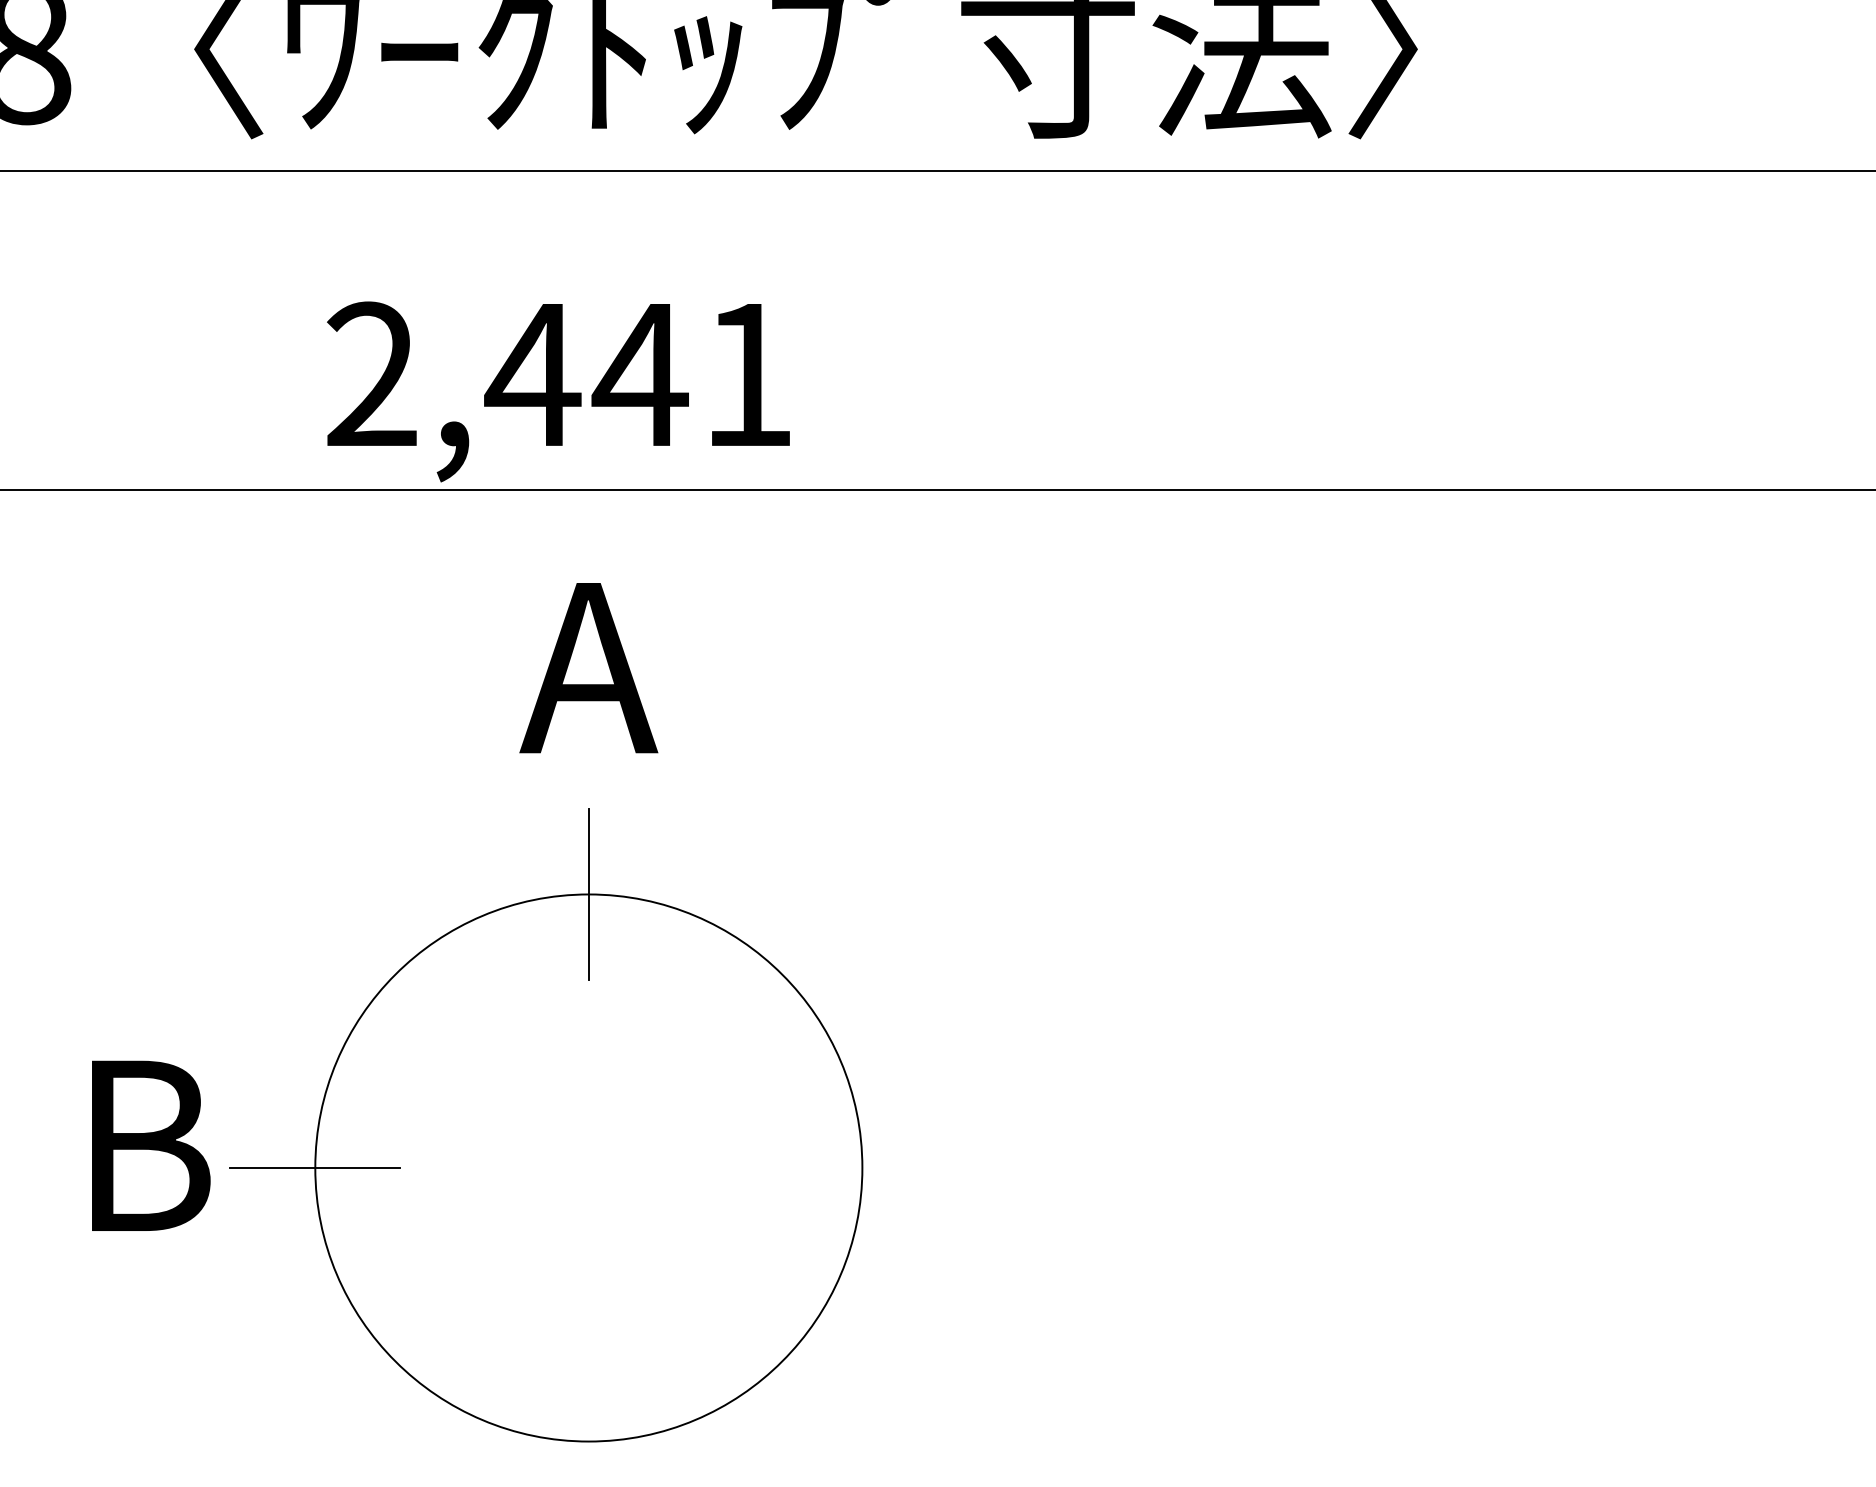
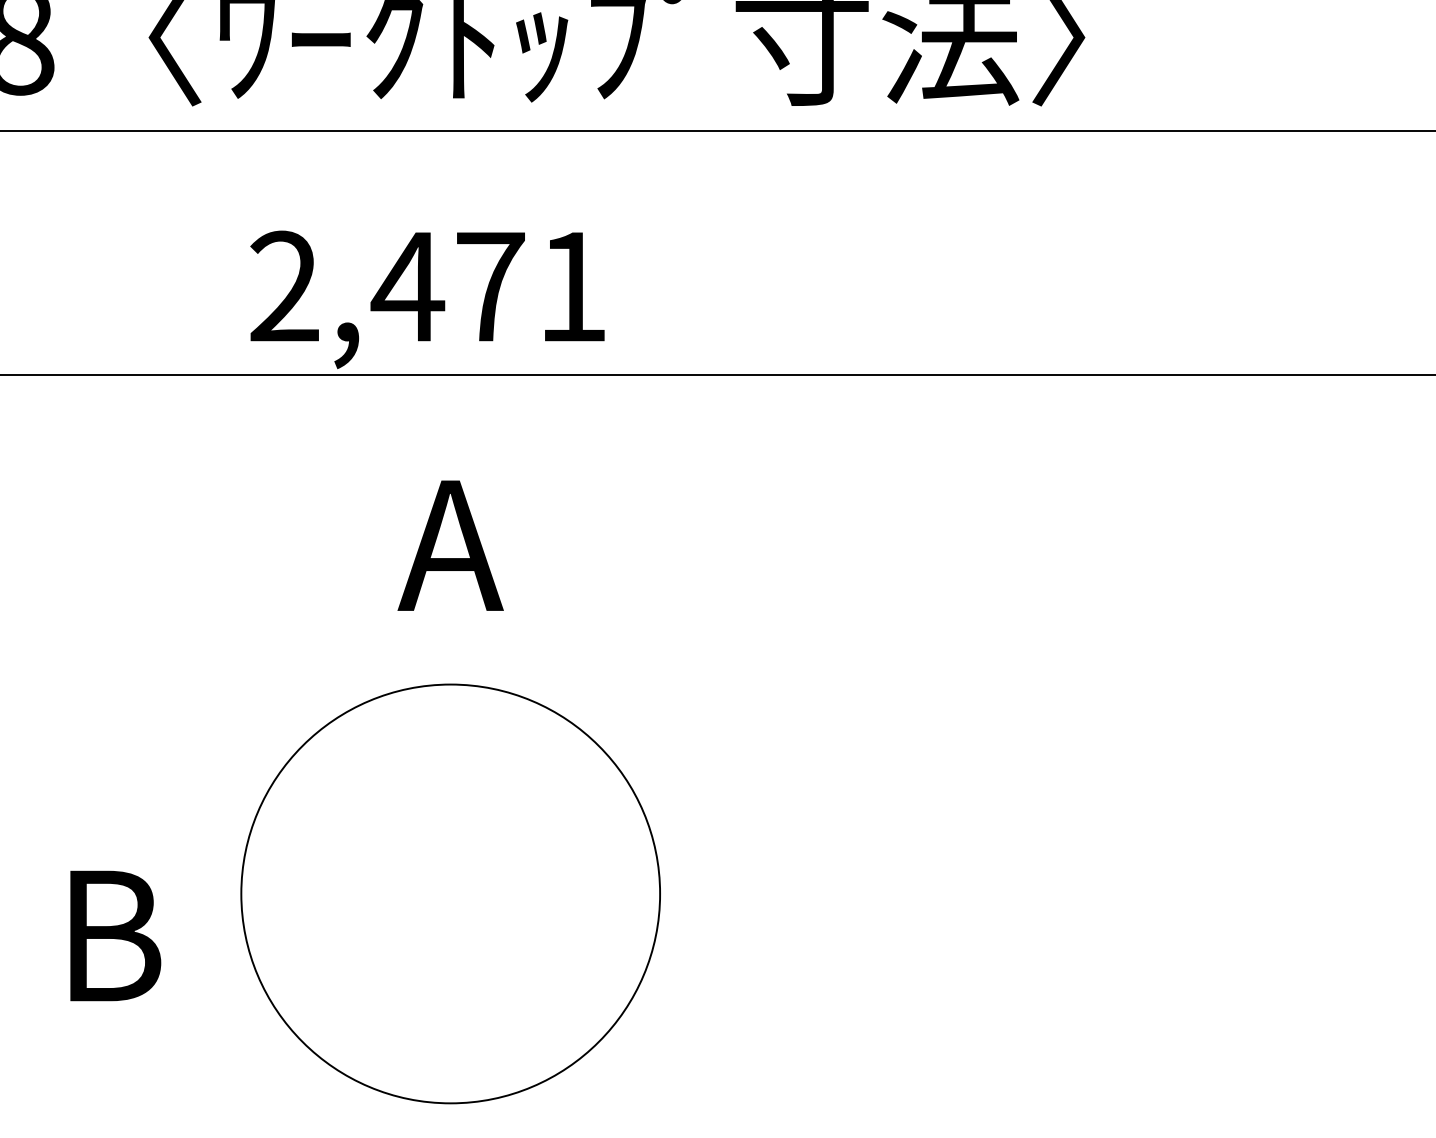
text: (639, 374) -> (489, 286), 2,441 -> 2,471
text: (588, 668) -> (450, 546), moved
line: (588, 894) -> (450, 684), removed
text: (151, 1145) -> (115, 935), moved
line: (315, 1168) -> (241, 894), removed

